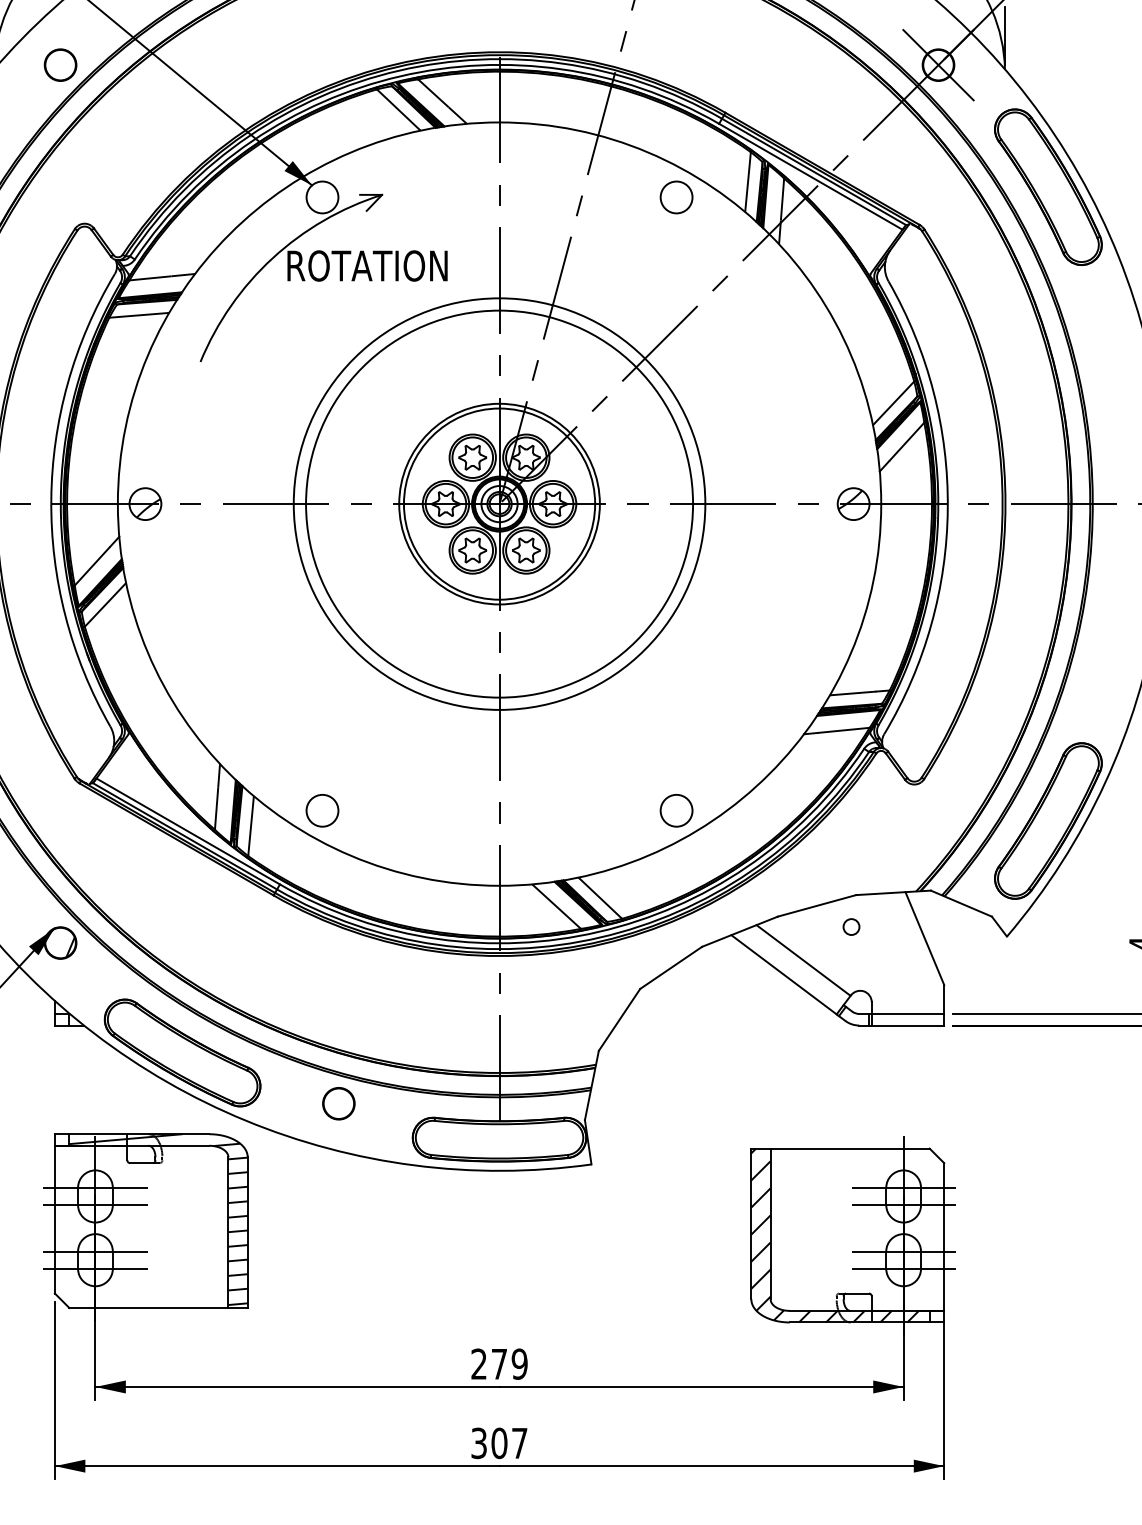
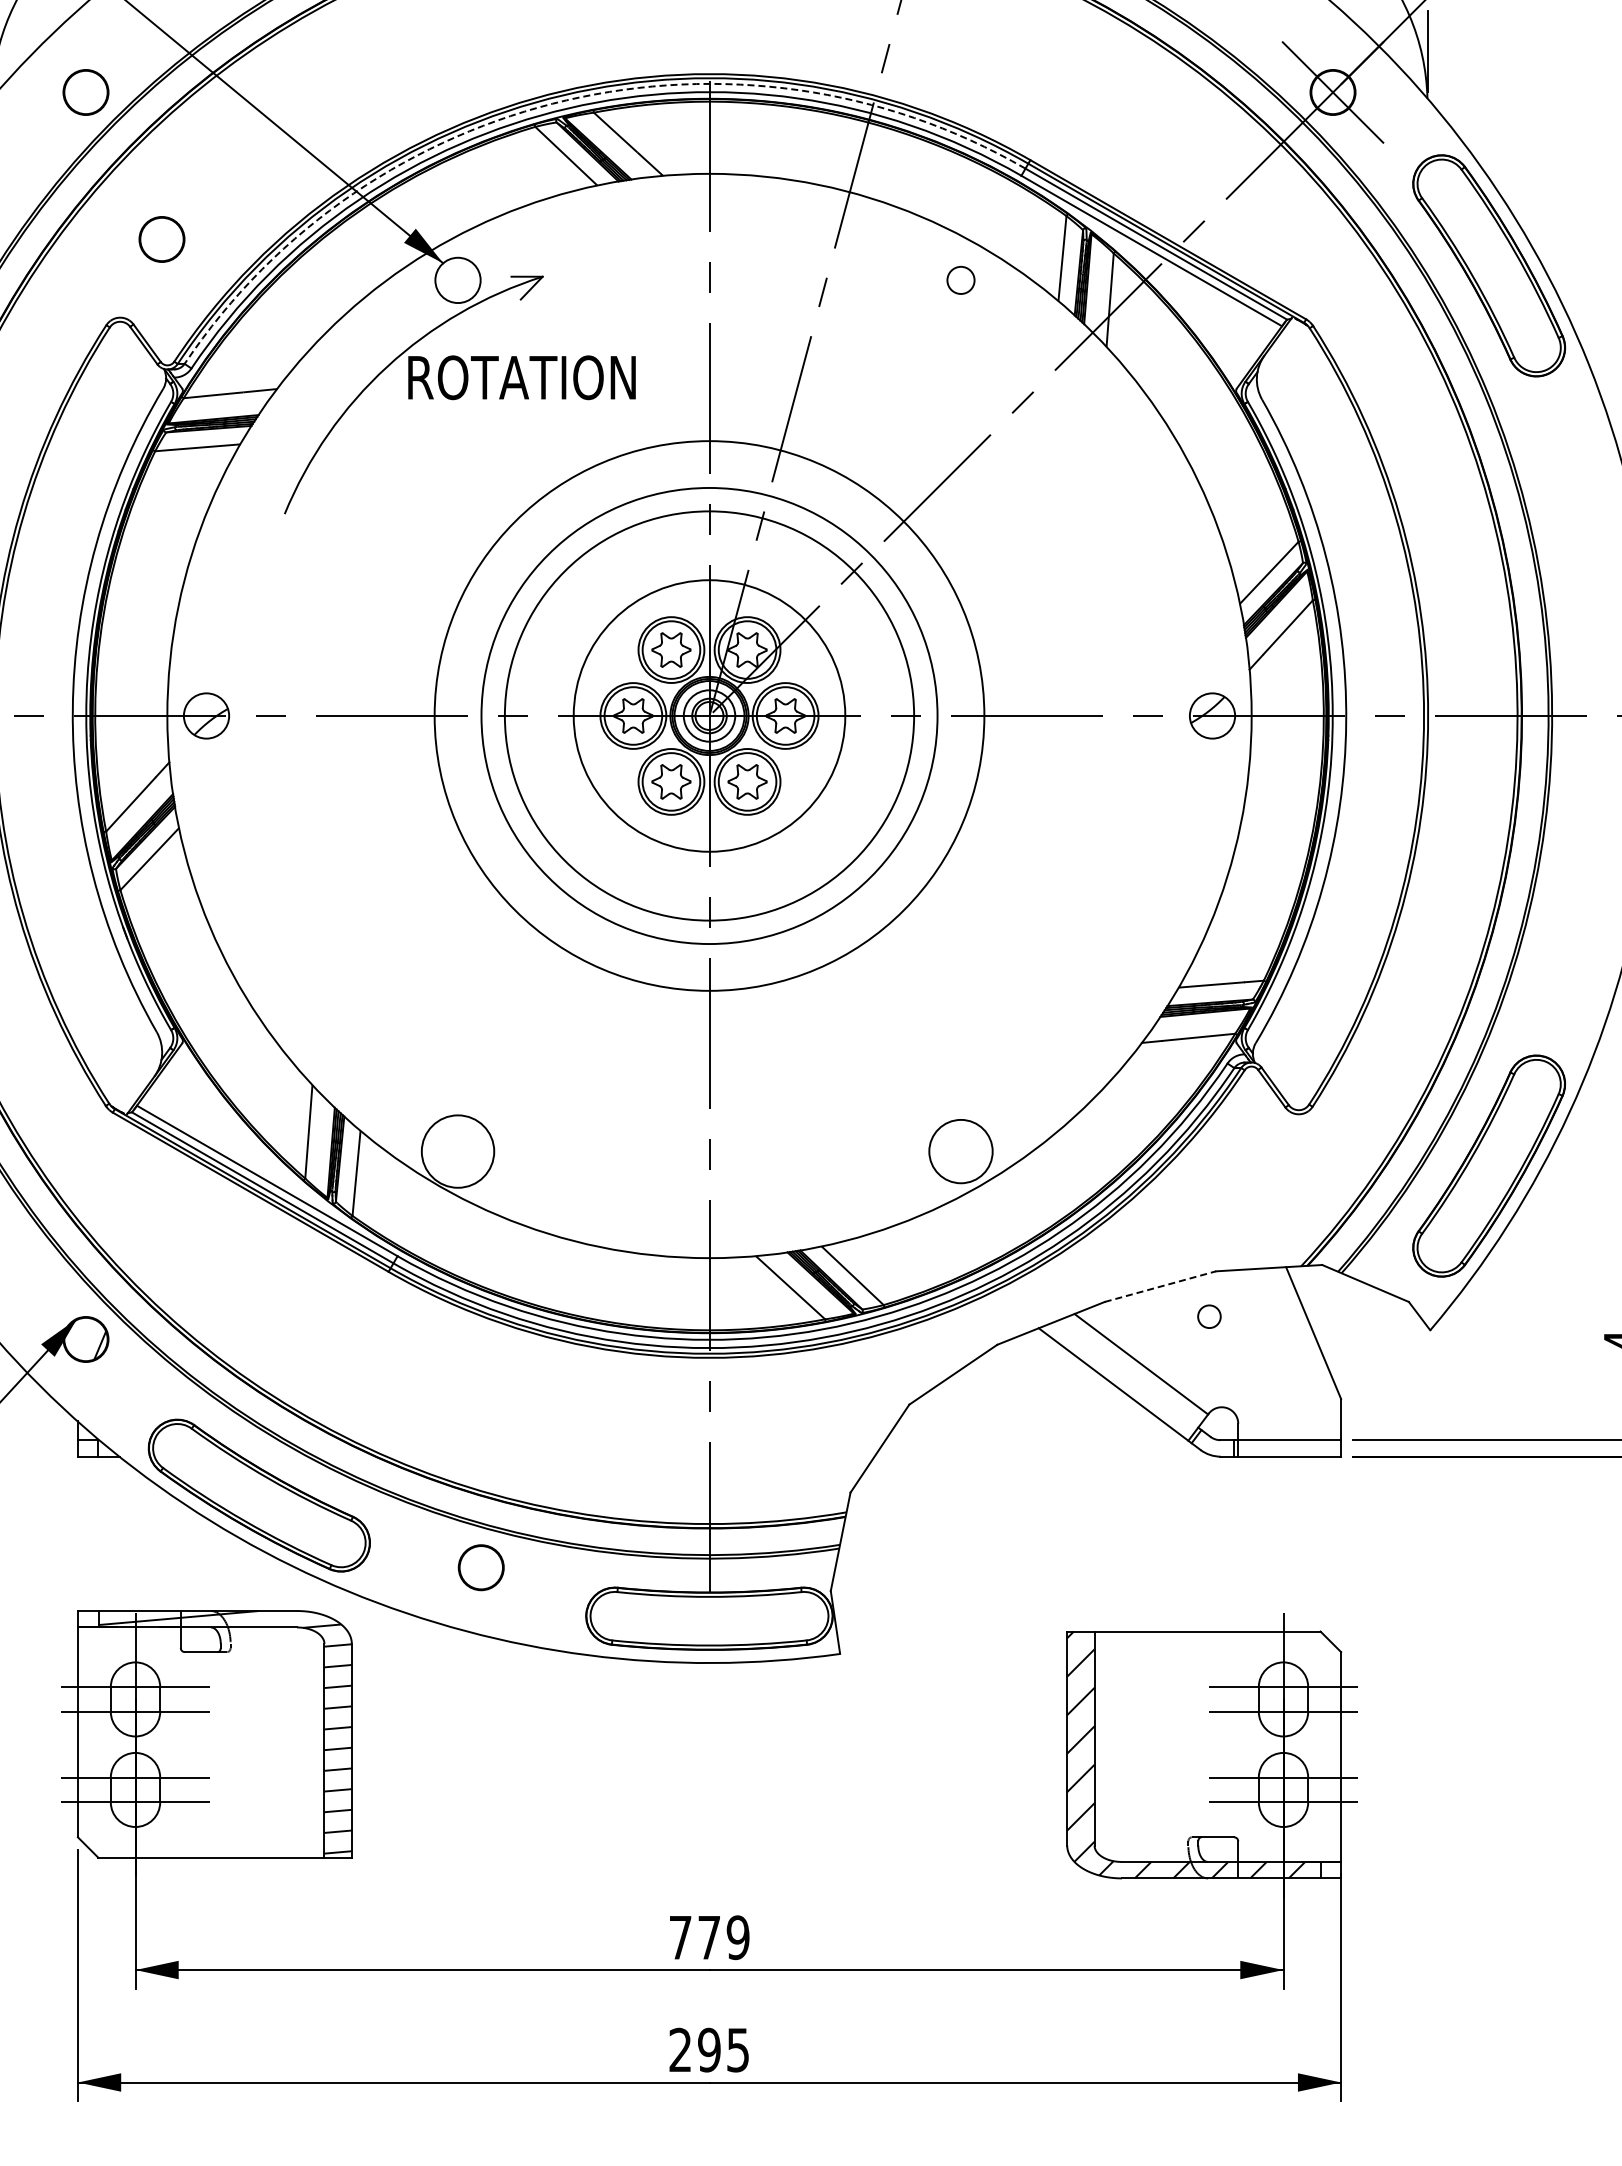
arc: (398, 70) -> (566, 100), solid -> dashed
circle: (113, 168) -> (161, 239), added
circle: (676, 197) -> (960, 280), size x0.6
circle: (499, 503) -> (709, 715), size x0.7
circle: (499, 503) -> (709, 715), size x1.6
circle: (322, 810) -> (457, 1151), size x1.6
circle: (676, 810) -> (960, 1151), size x1.4
line: (817, 905) -> (1160, 1286), solid -> dashed
text: (479, 1364) -> (680, 1937), 279 -> 779
text: (498, 1443) -> (708, 2050), 307 -> 295

